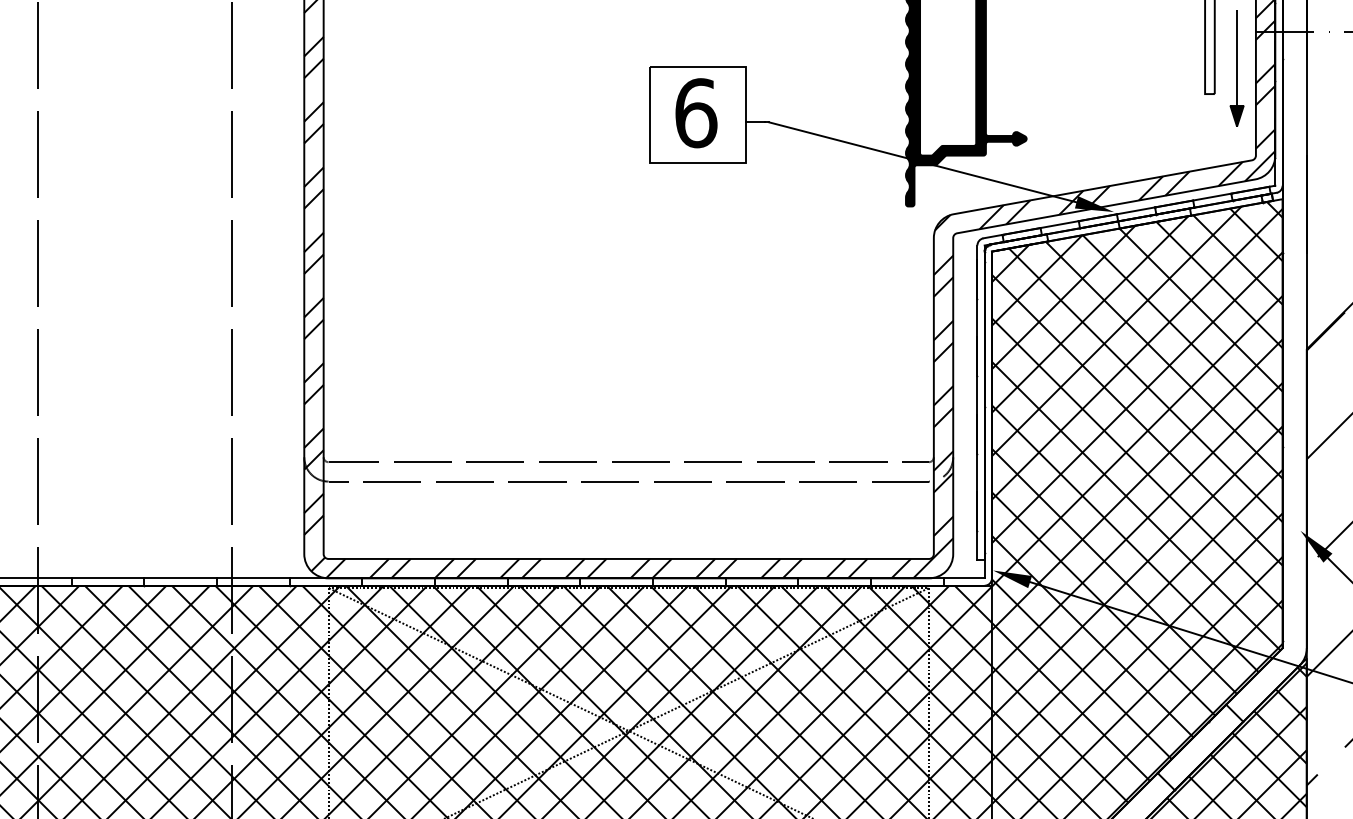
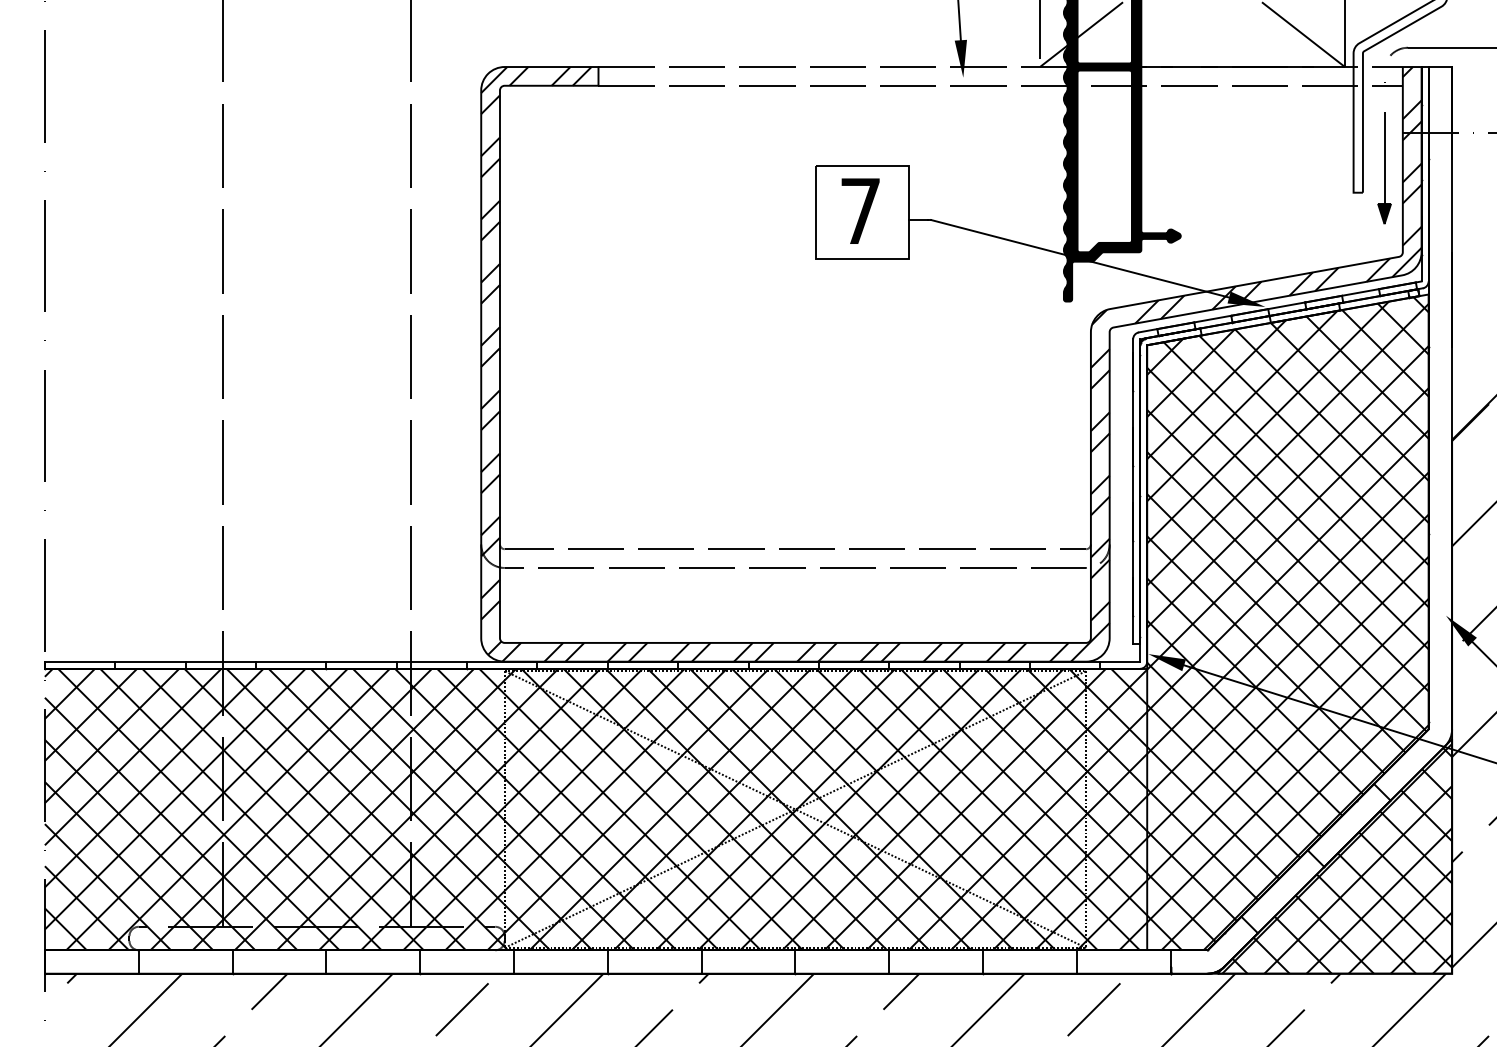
text: (695, 113) -> (860, 211), 6 -> 7

